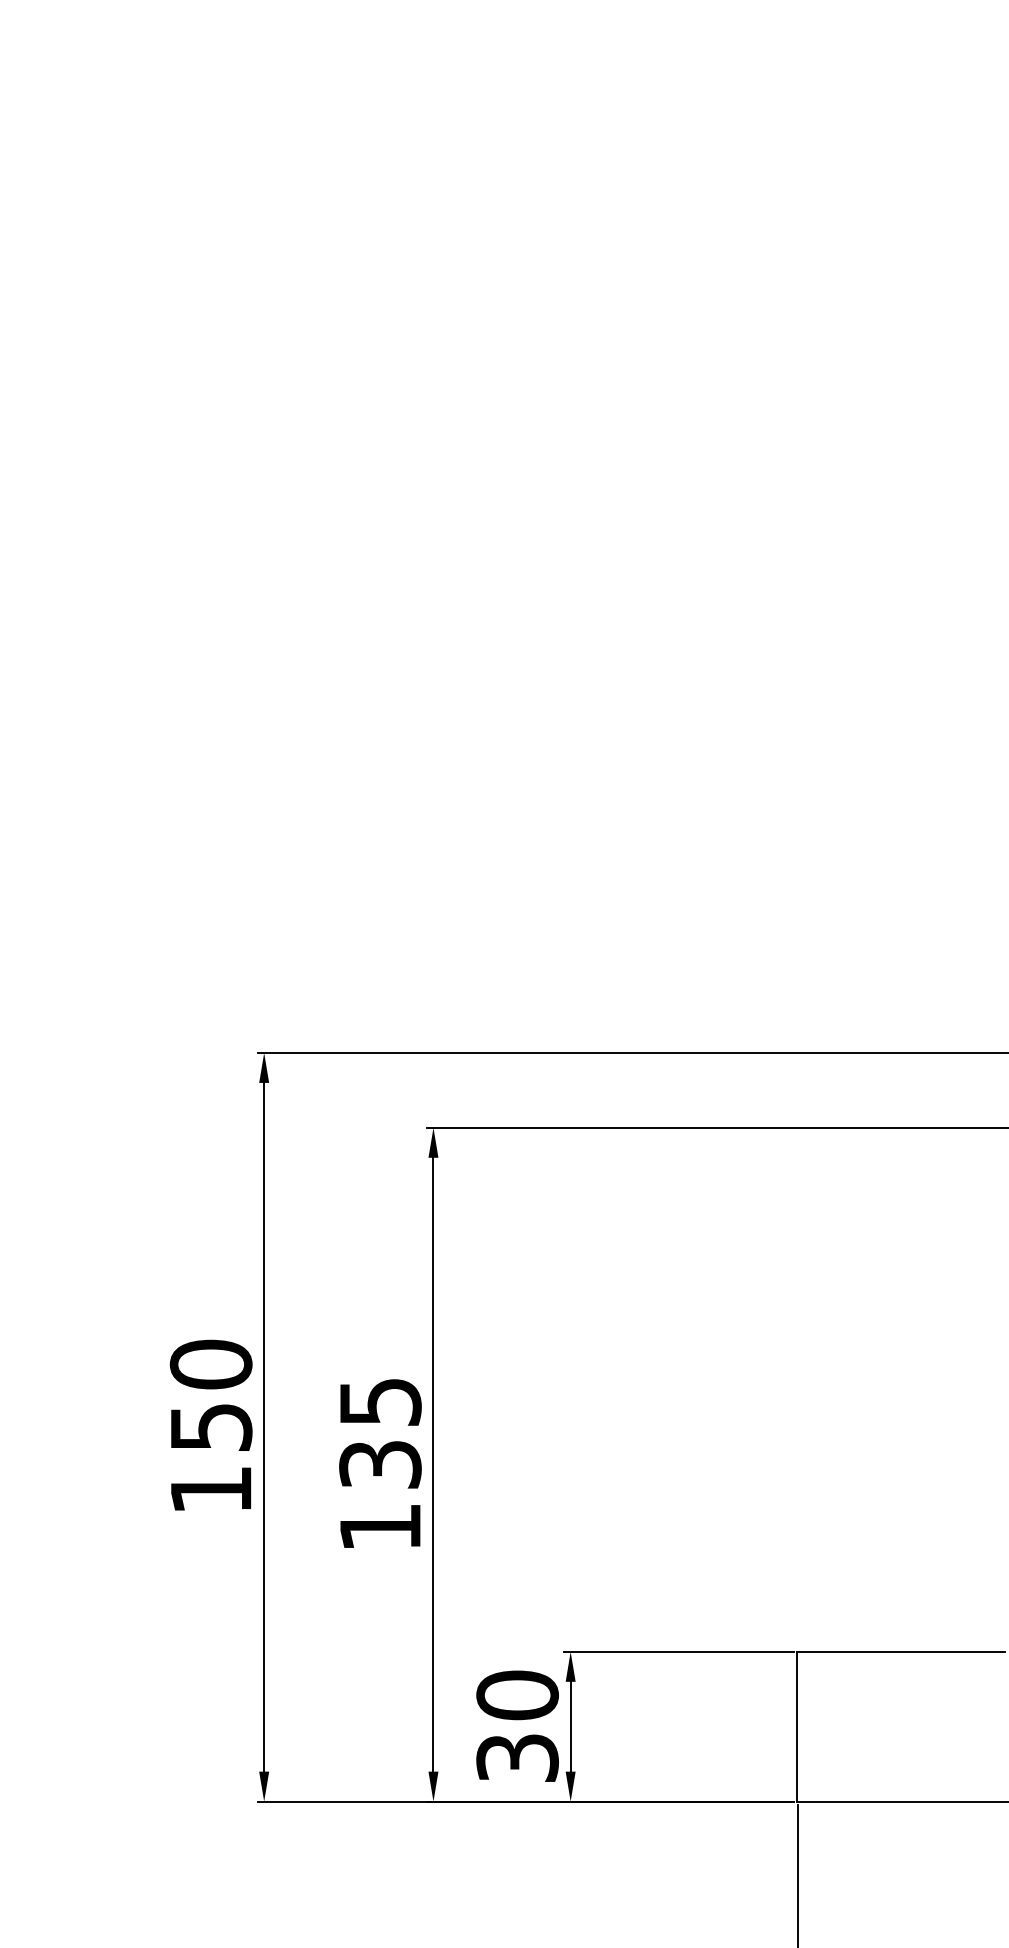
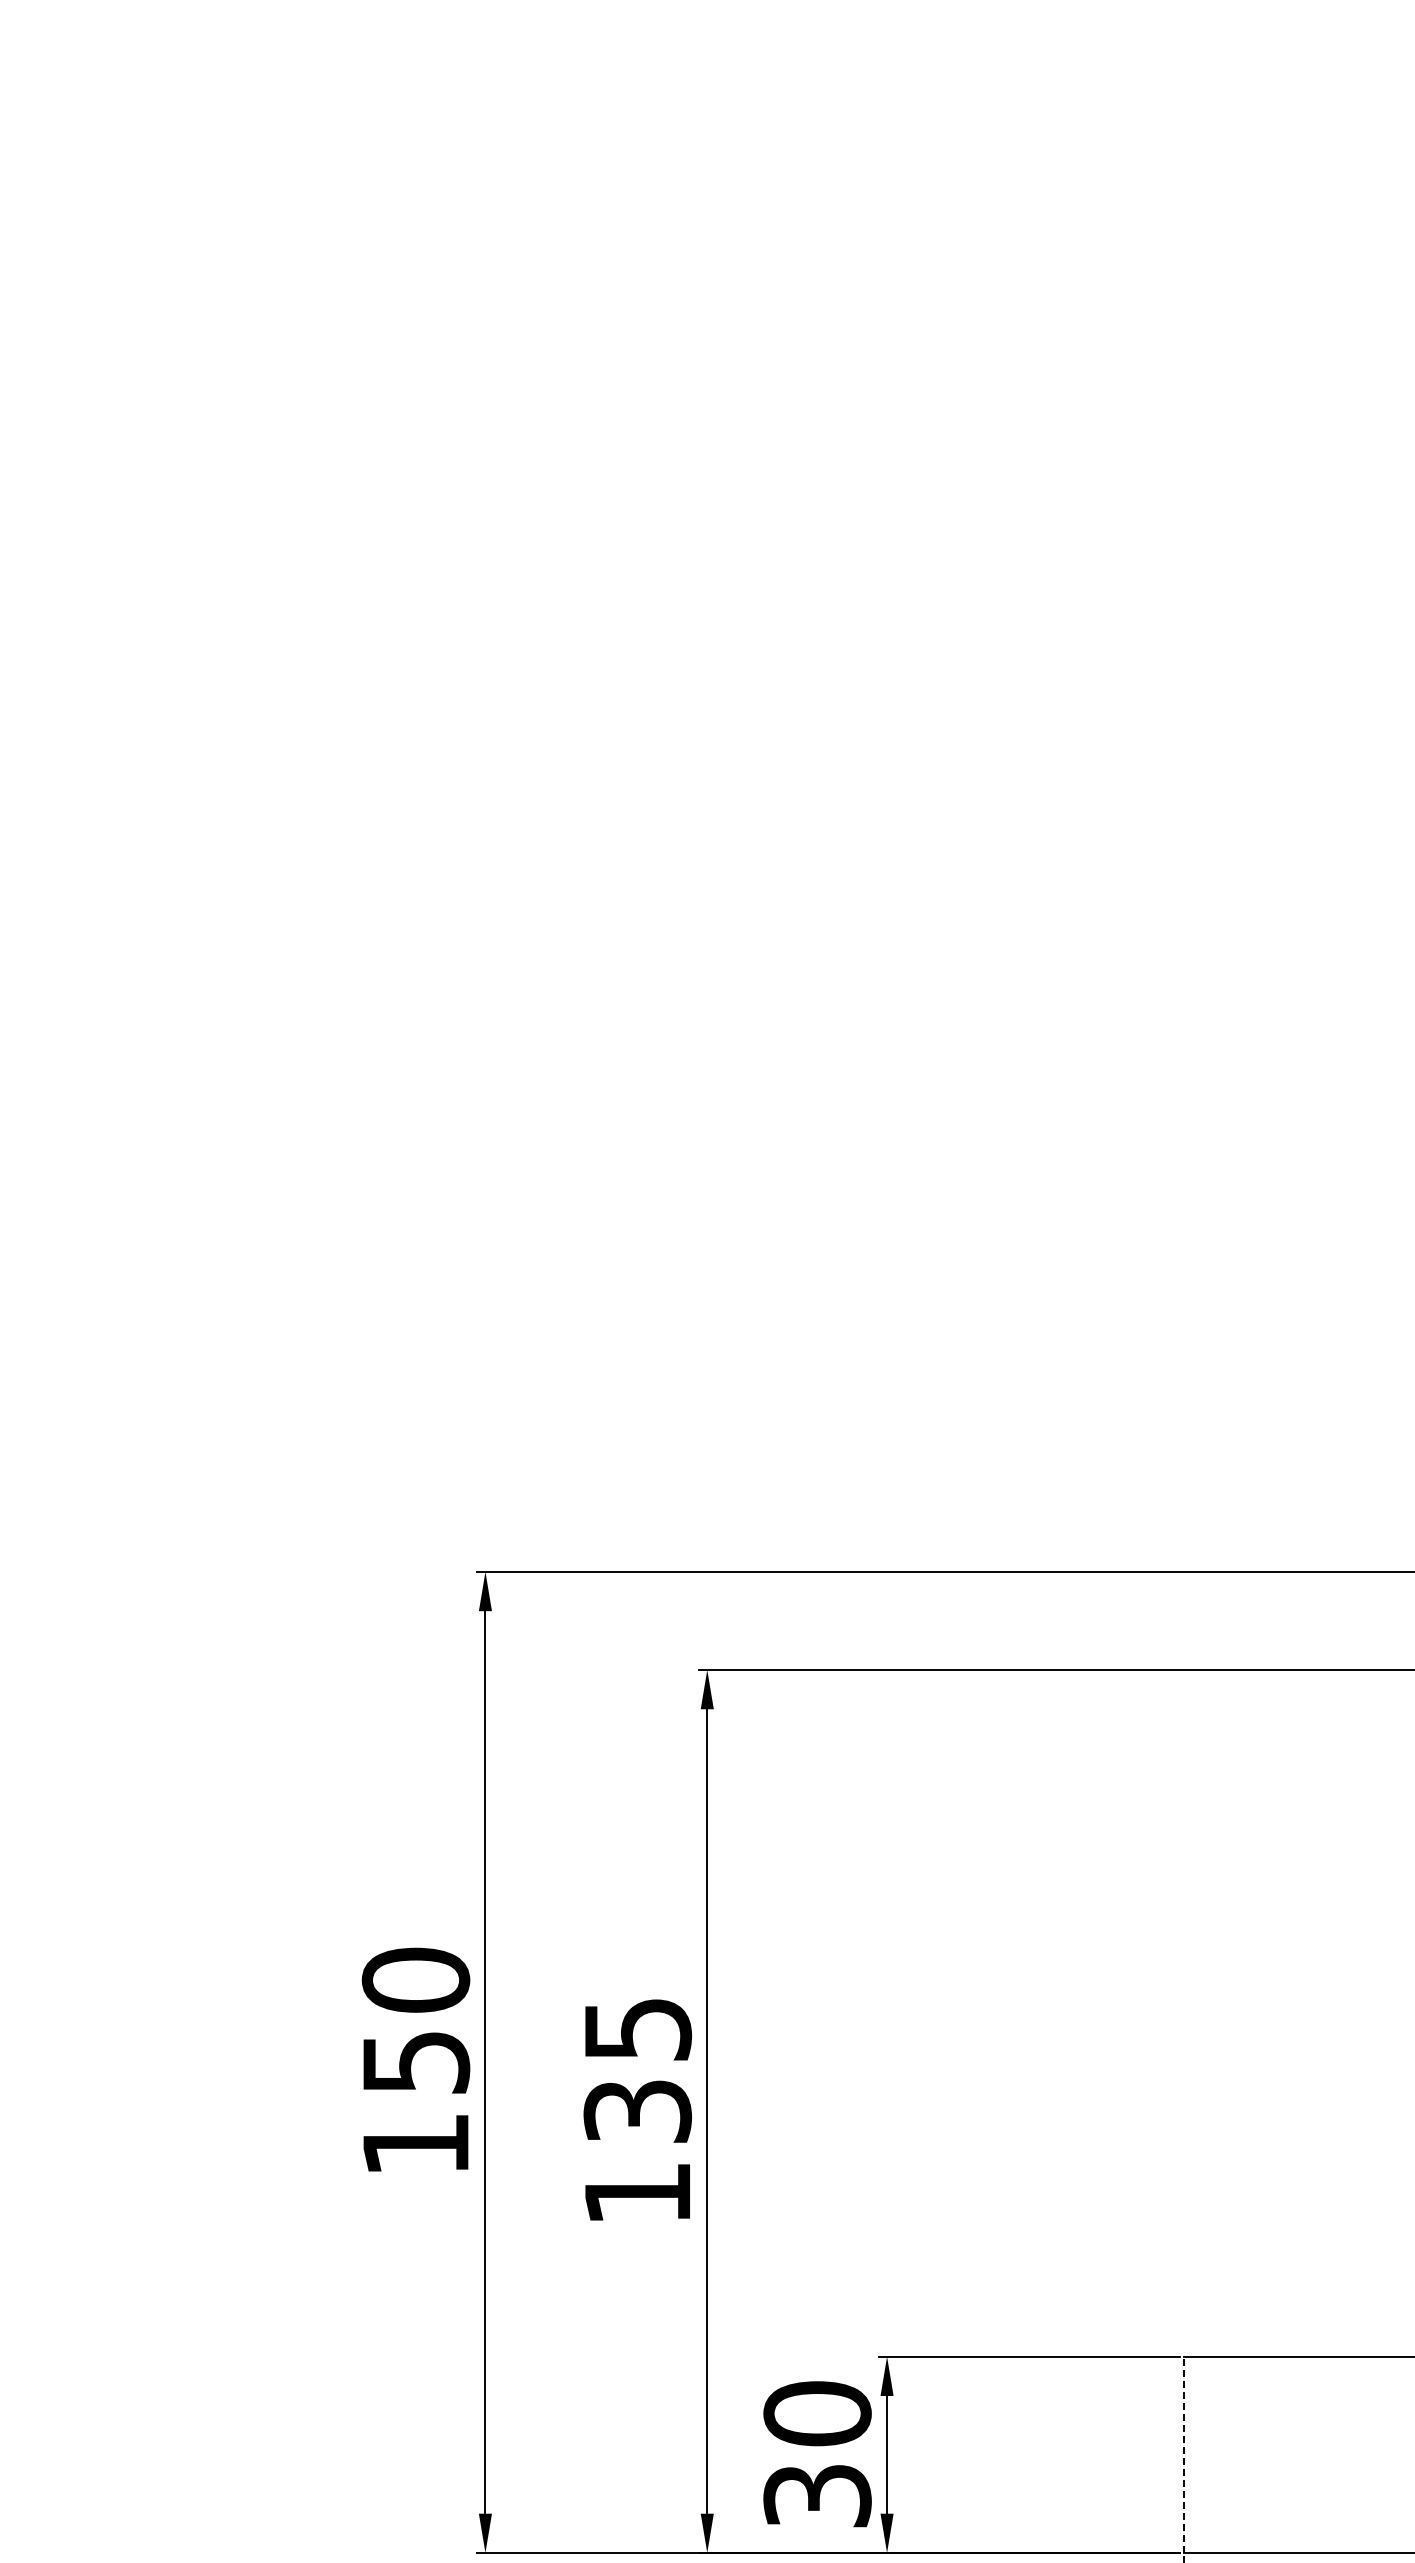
line: (797, 1726) -> (1184, 2454), solid -> dashed

